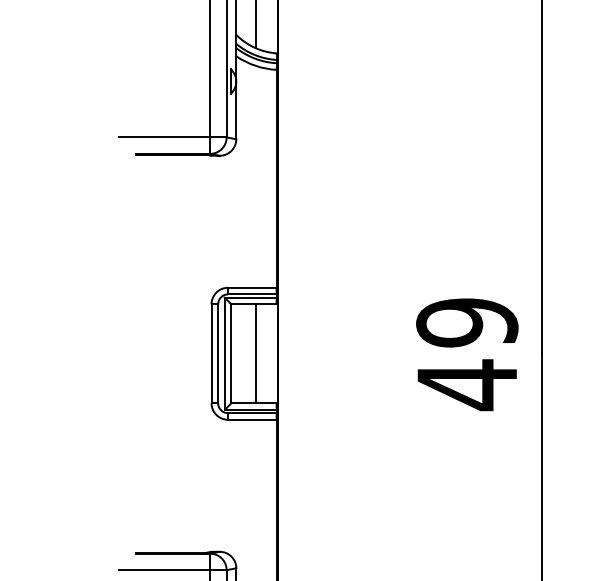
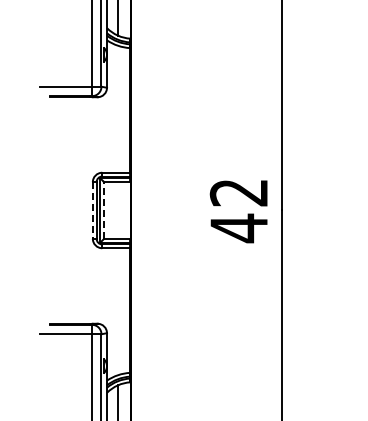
text: (466, 322) -> (238, 192), 49 -> 42
line: (210, 353) -> (92, 210), solid -> dashed
line: (231, 353) -> (104, 210), solid -> dashed
line: (256, 353) -> (118, 210), removed

